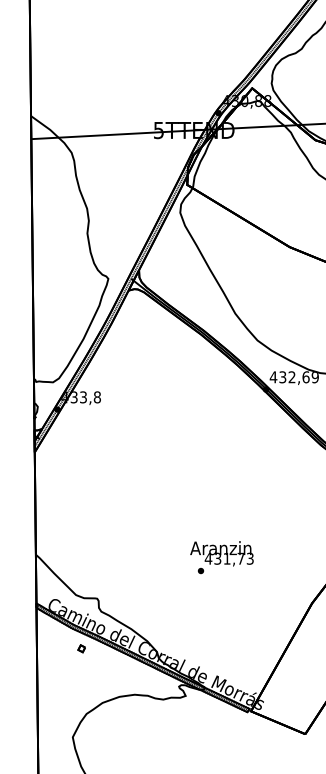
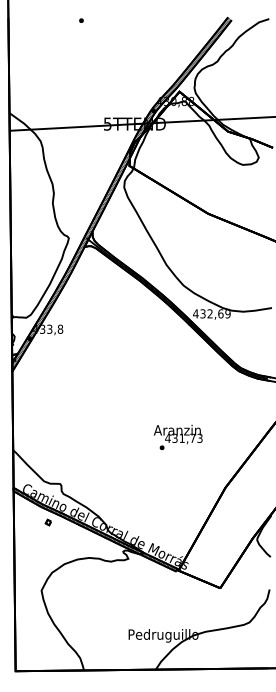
text: (221, 557) -> (177, 437), moved

